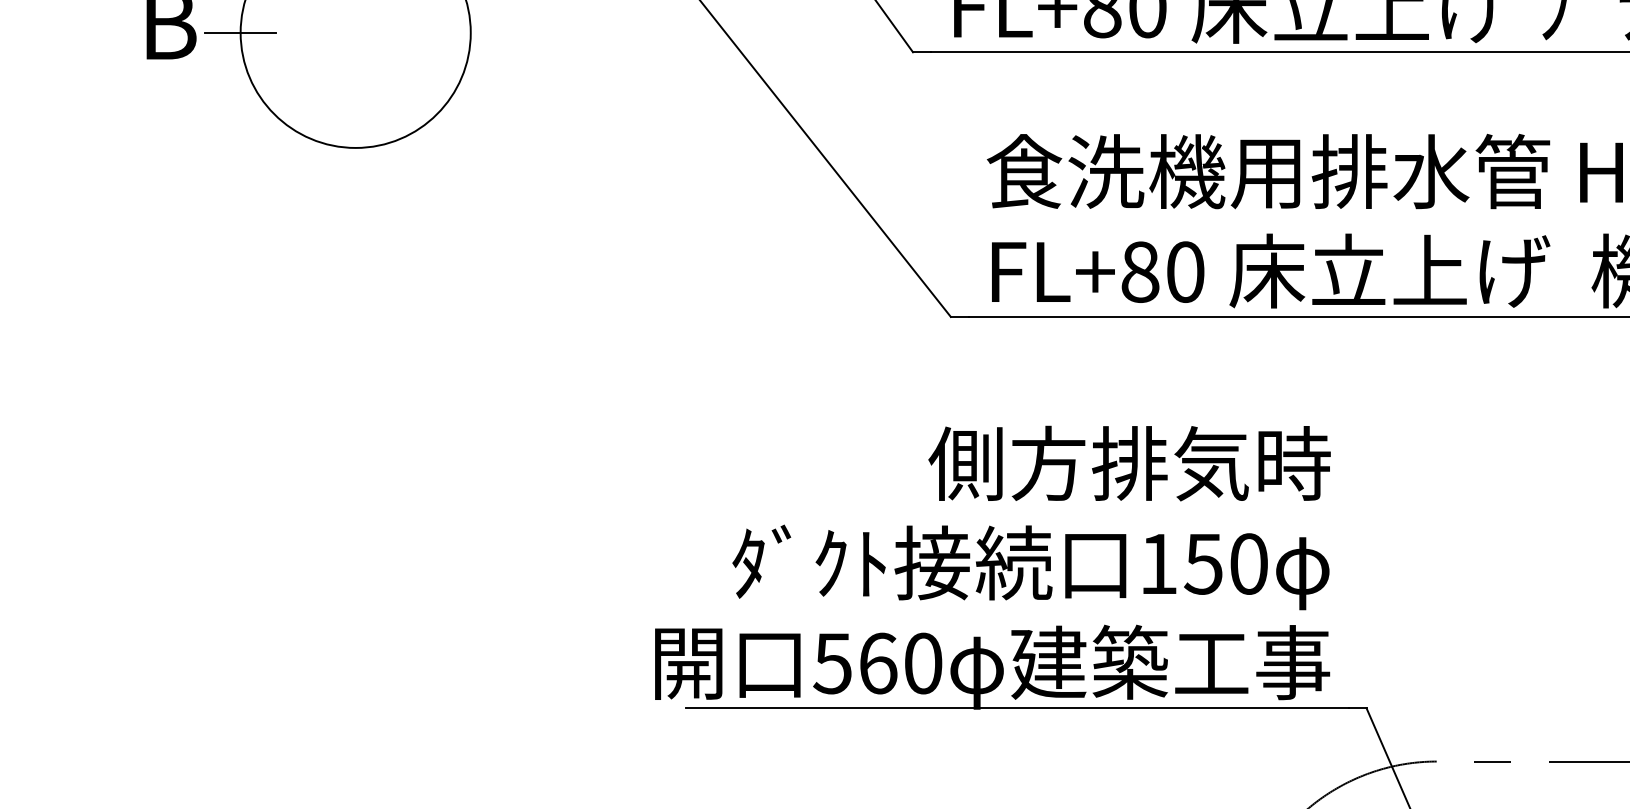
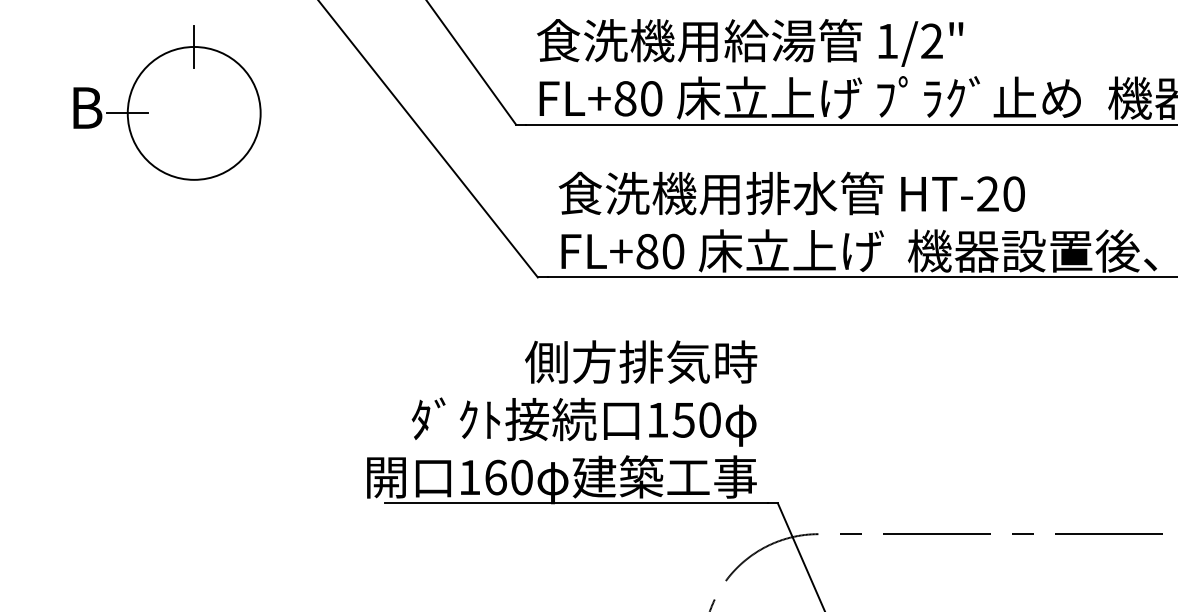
text: (832, 663) -> (469, 477), 560 -> 160

